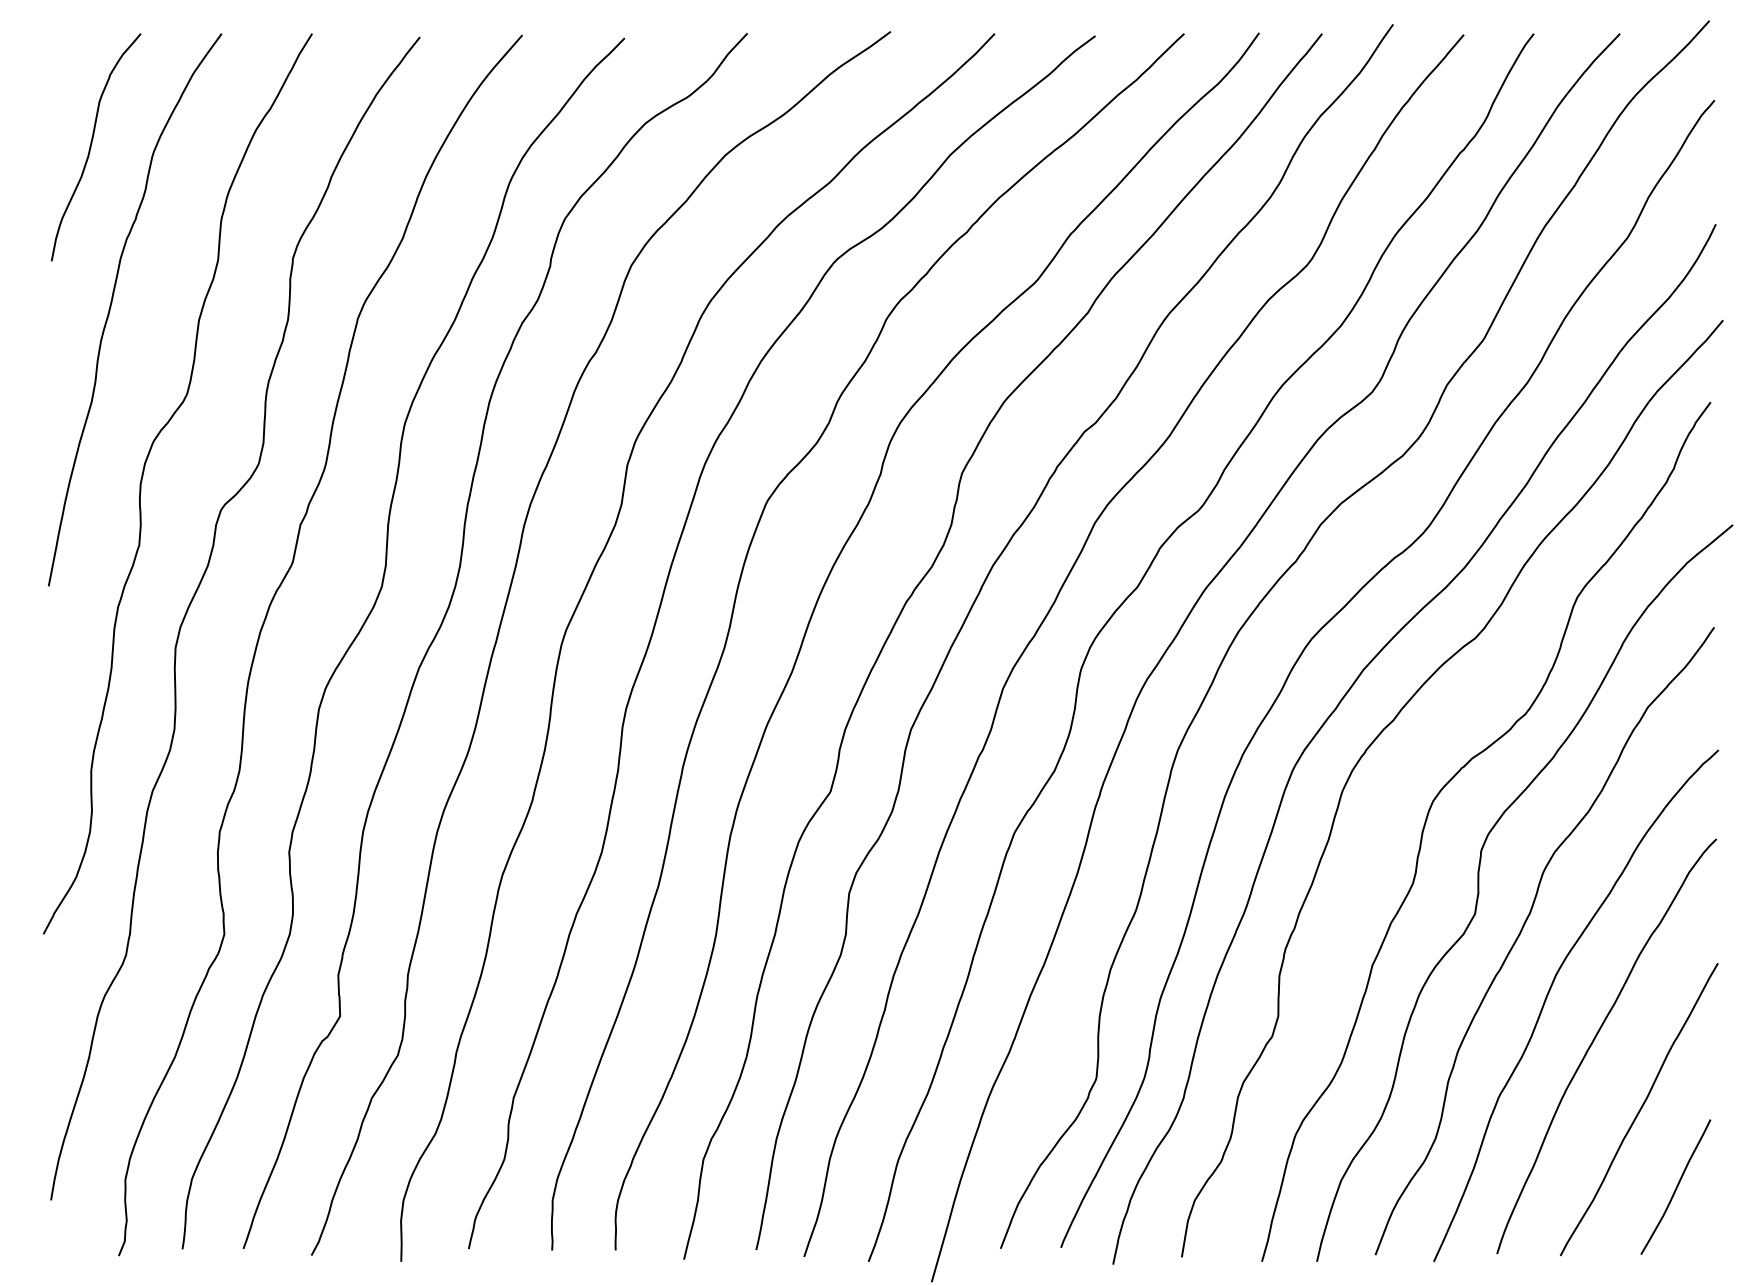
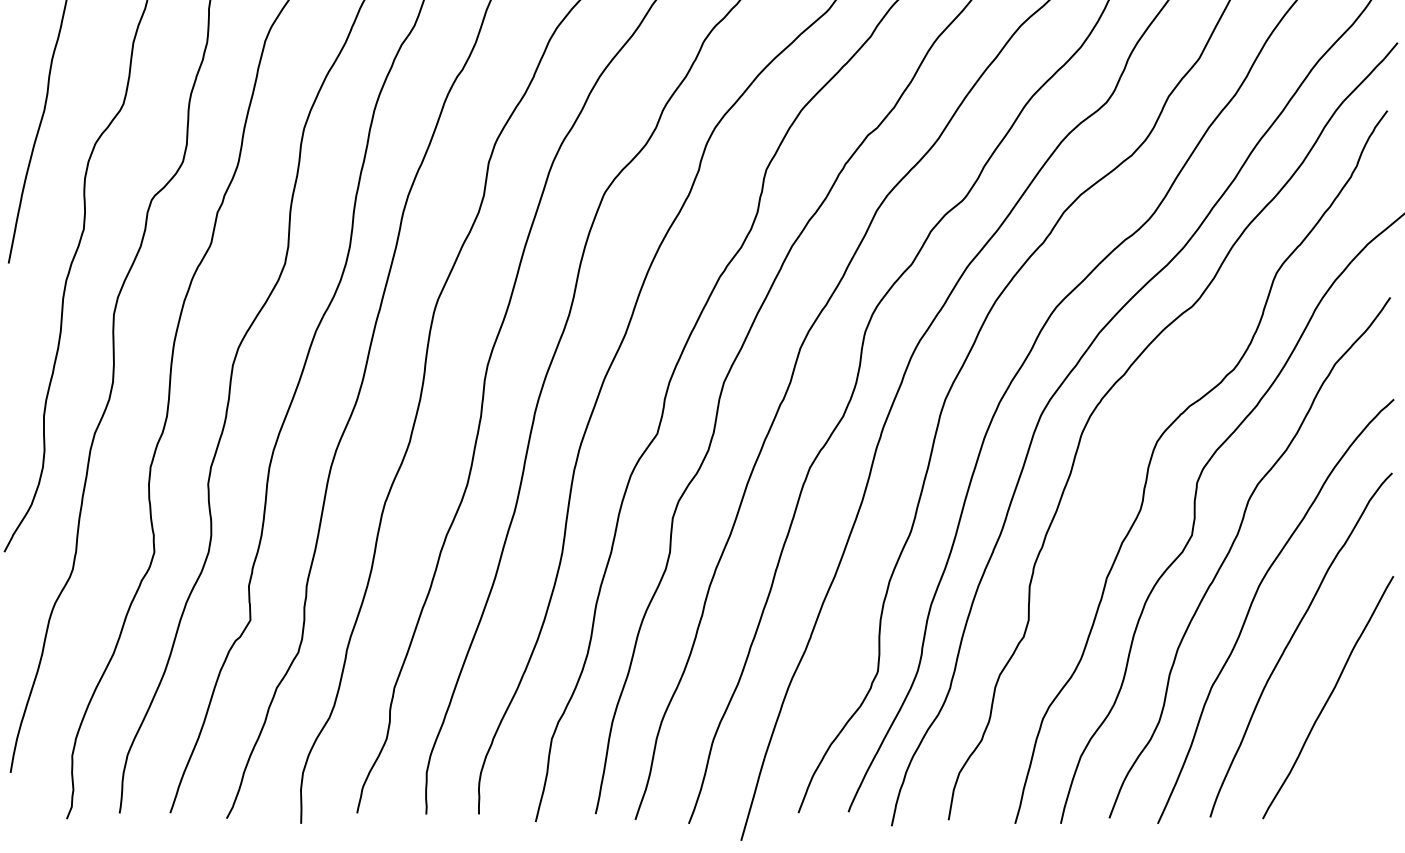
curve: (1676, 1186) -> (1359, 761), removed

